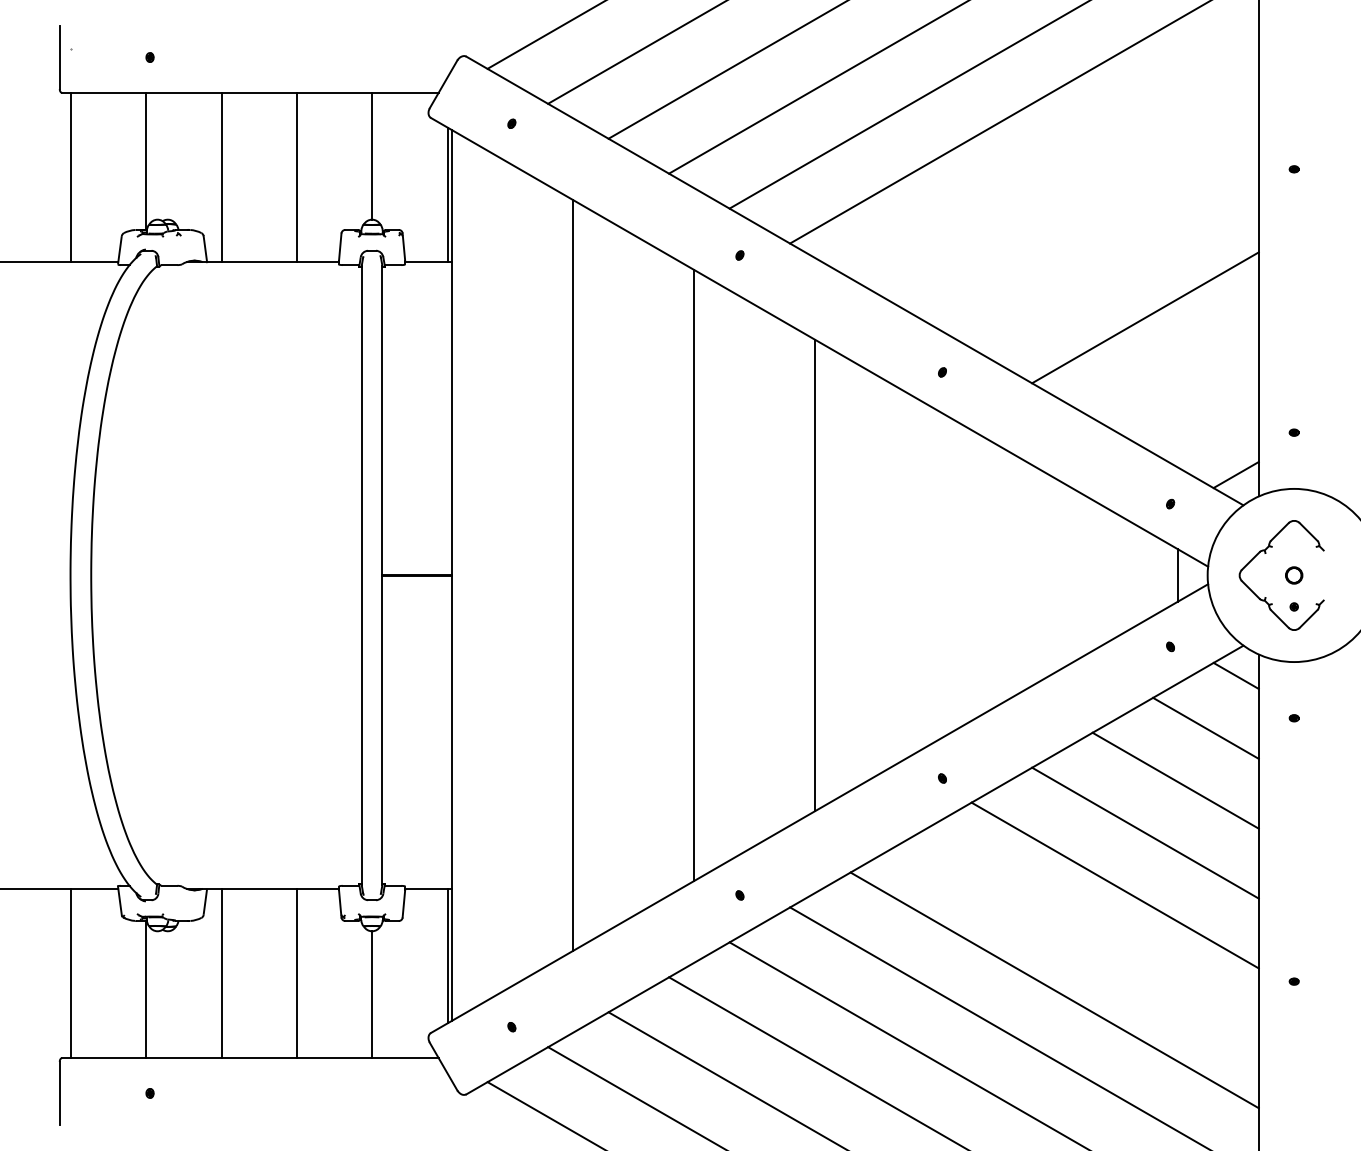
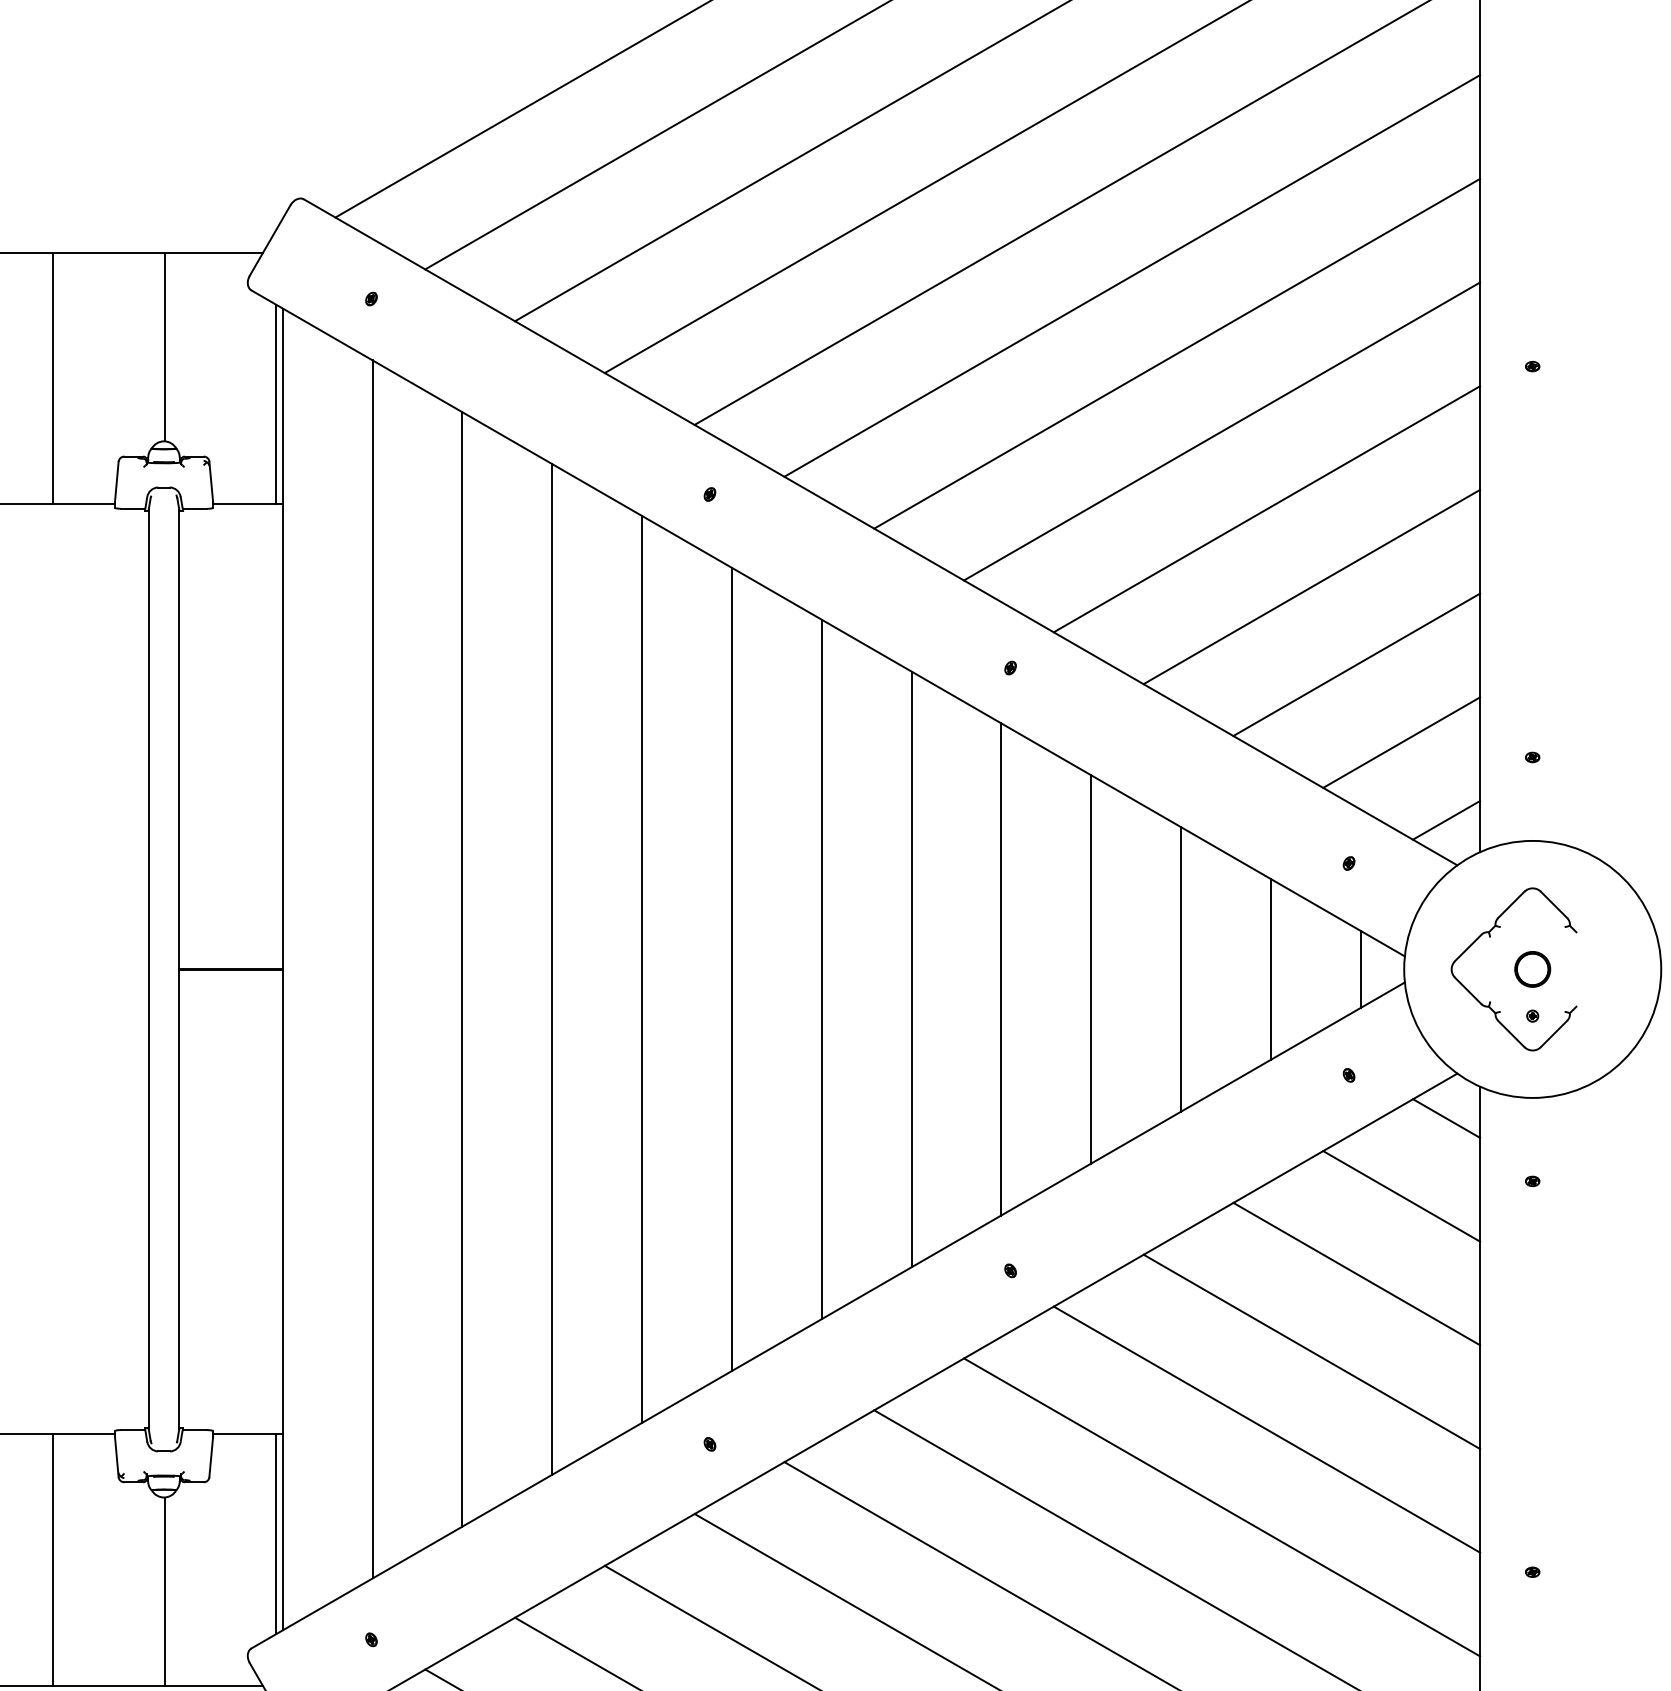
line: (1054, 160) -> (1176, 353), added
line: (1084, 212) -> (1221, 430), added
line: (1114, 265) -> (1265, 509), added
line: (1175, 370) -> (1356, 665), added
line: (1205, 422) -> (1400, 742), added
line: (512, 575) -> (372, 969), added
line: (633, 575) -> (552, 969), added
line: (754, 575) -> (731, 969), added
line: (875, 575) -> (911, 969), added
line: (936, 575) -> (1001, 969), added
line: (996, 575) -> (1090, 969), added
line: (1057, 575) -> (1181, 969), added
line: (1117, 575) -> (1270, 969), added
part: (1293, 575) -> (1531, 969), size x1.43
line: (1084, 937) -> (1221, 1506), added

